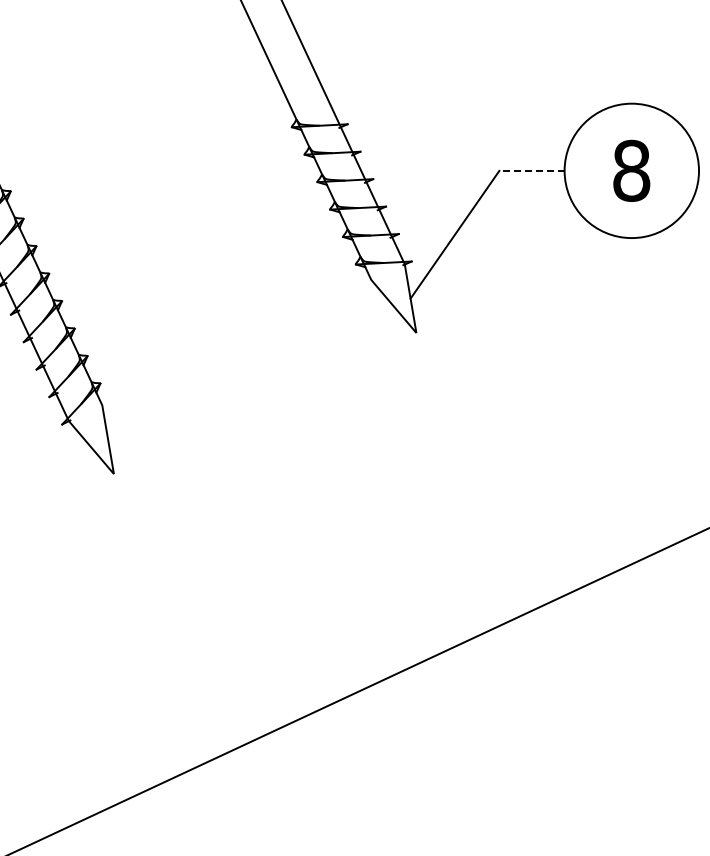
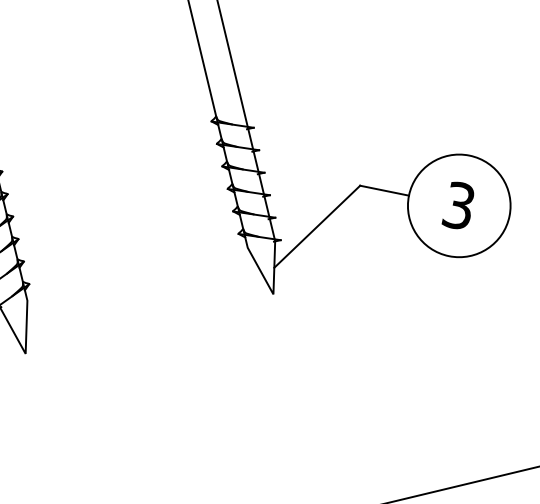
line: (531, 170) -> (384, 190), dashed -> solid
text: (631, 170) -> (459, 205), 8 -> 3

